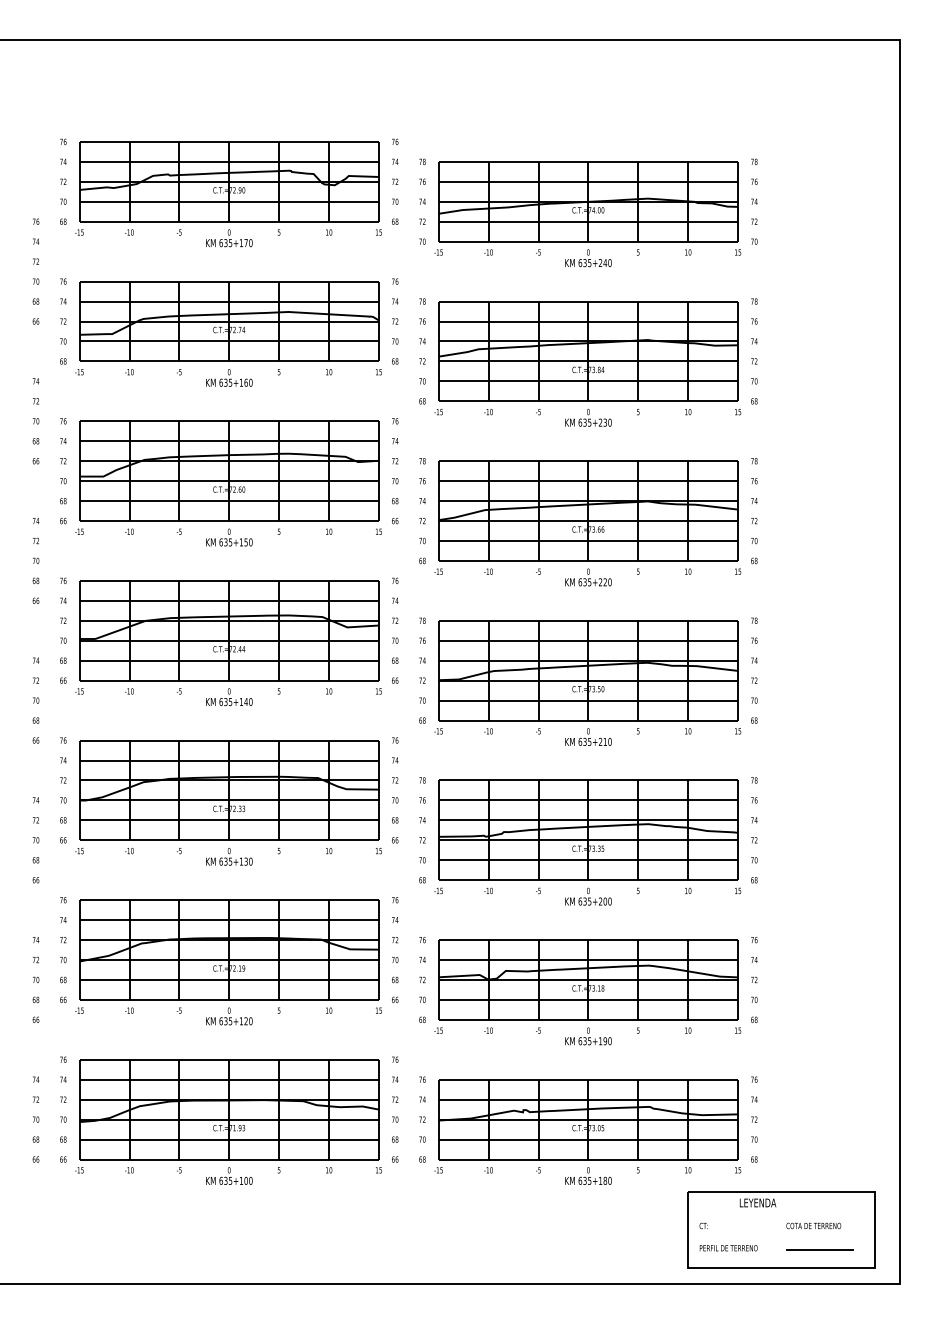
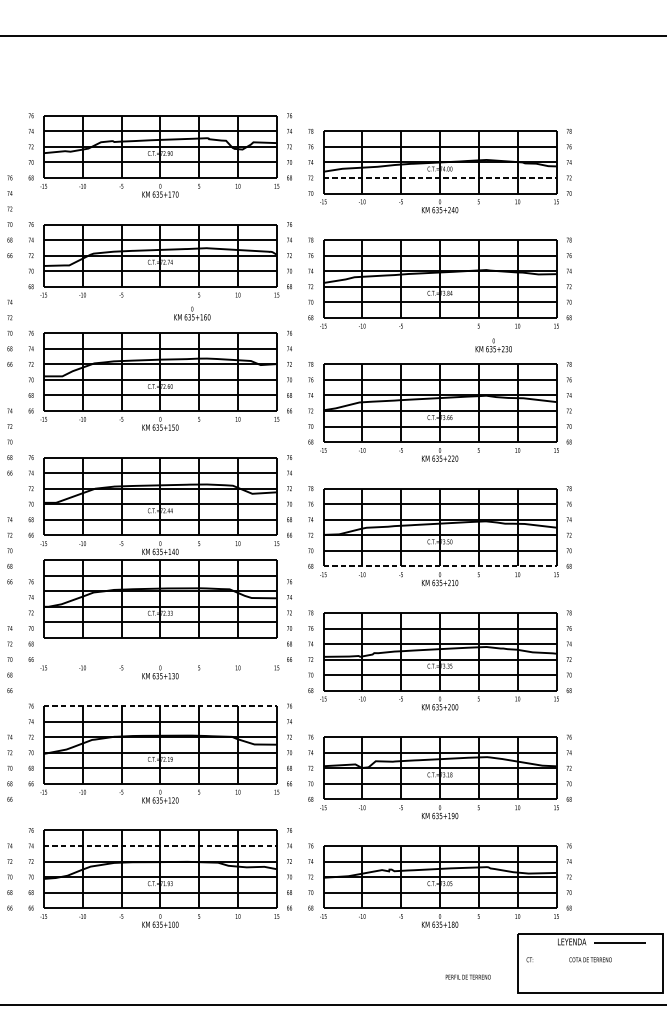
line: (588, 221) -> (440, 177), solid -> dashed
text: (229, 377) -> (192, 313), moved
text: (588, 417) -> (493, 345), moved
line: (588, 720) -> (440, 566), solid -> dashed
part: (229, 790) -> (160, 598), moved
line: (229, 900) -> (160, 706), solid -> dashed
line: (229, 1079) -> (160, 845), solid -> dashed
text: (813, 1225) -> (590, 959), moved
text: (728, 1248) -> (468, 977), moved
line: (819, 1249) -> (619, 942), moved

